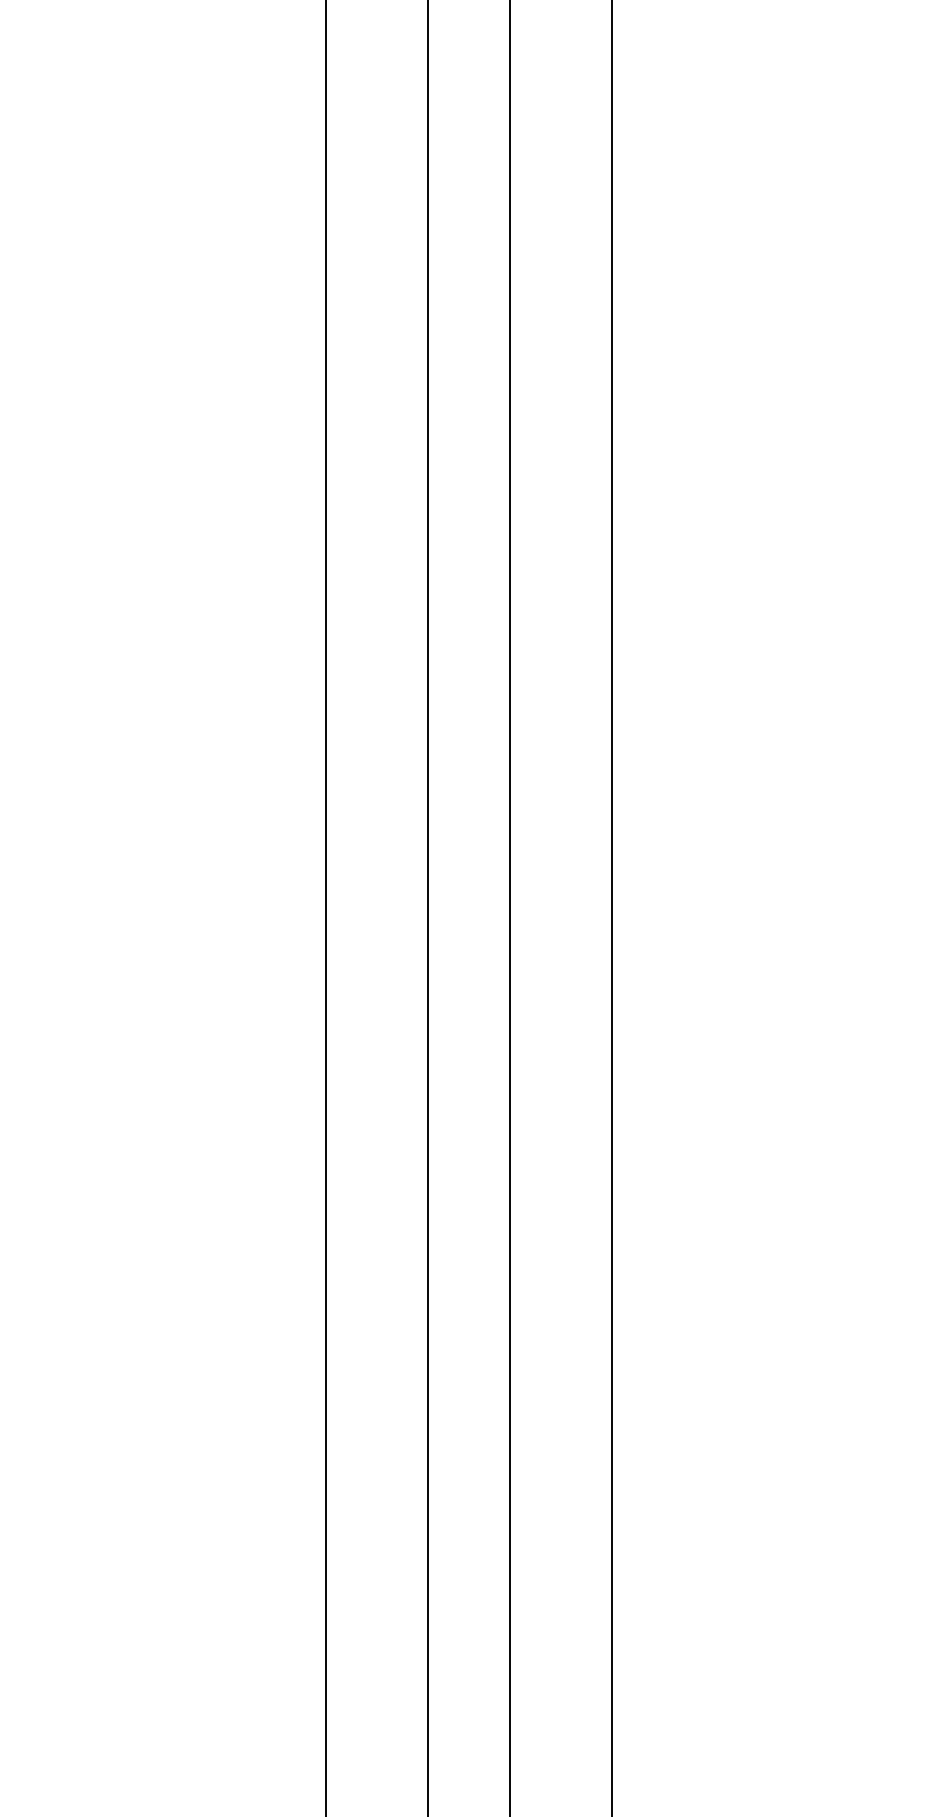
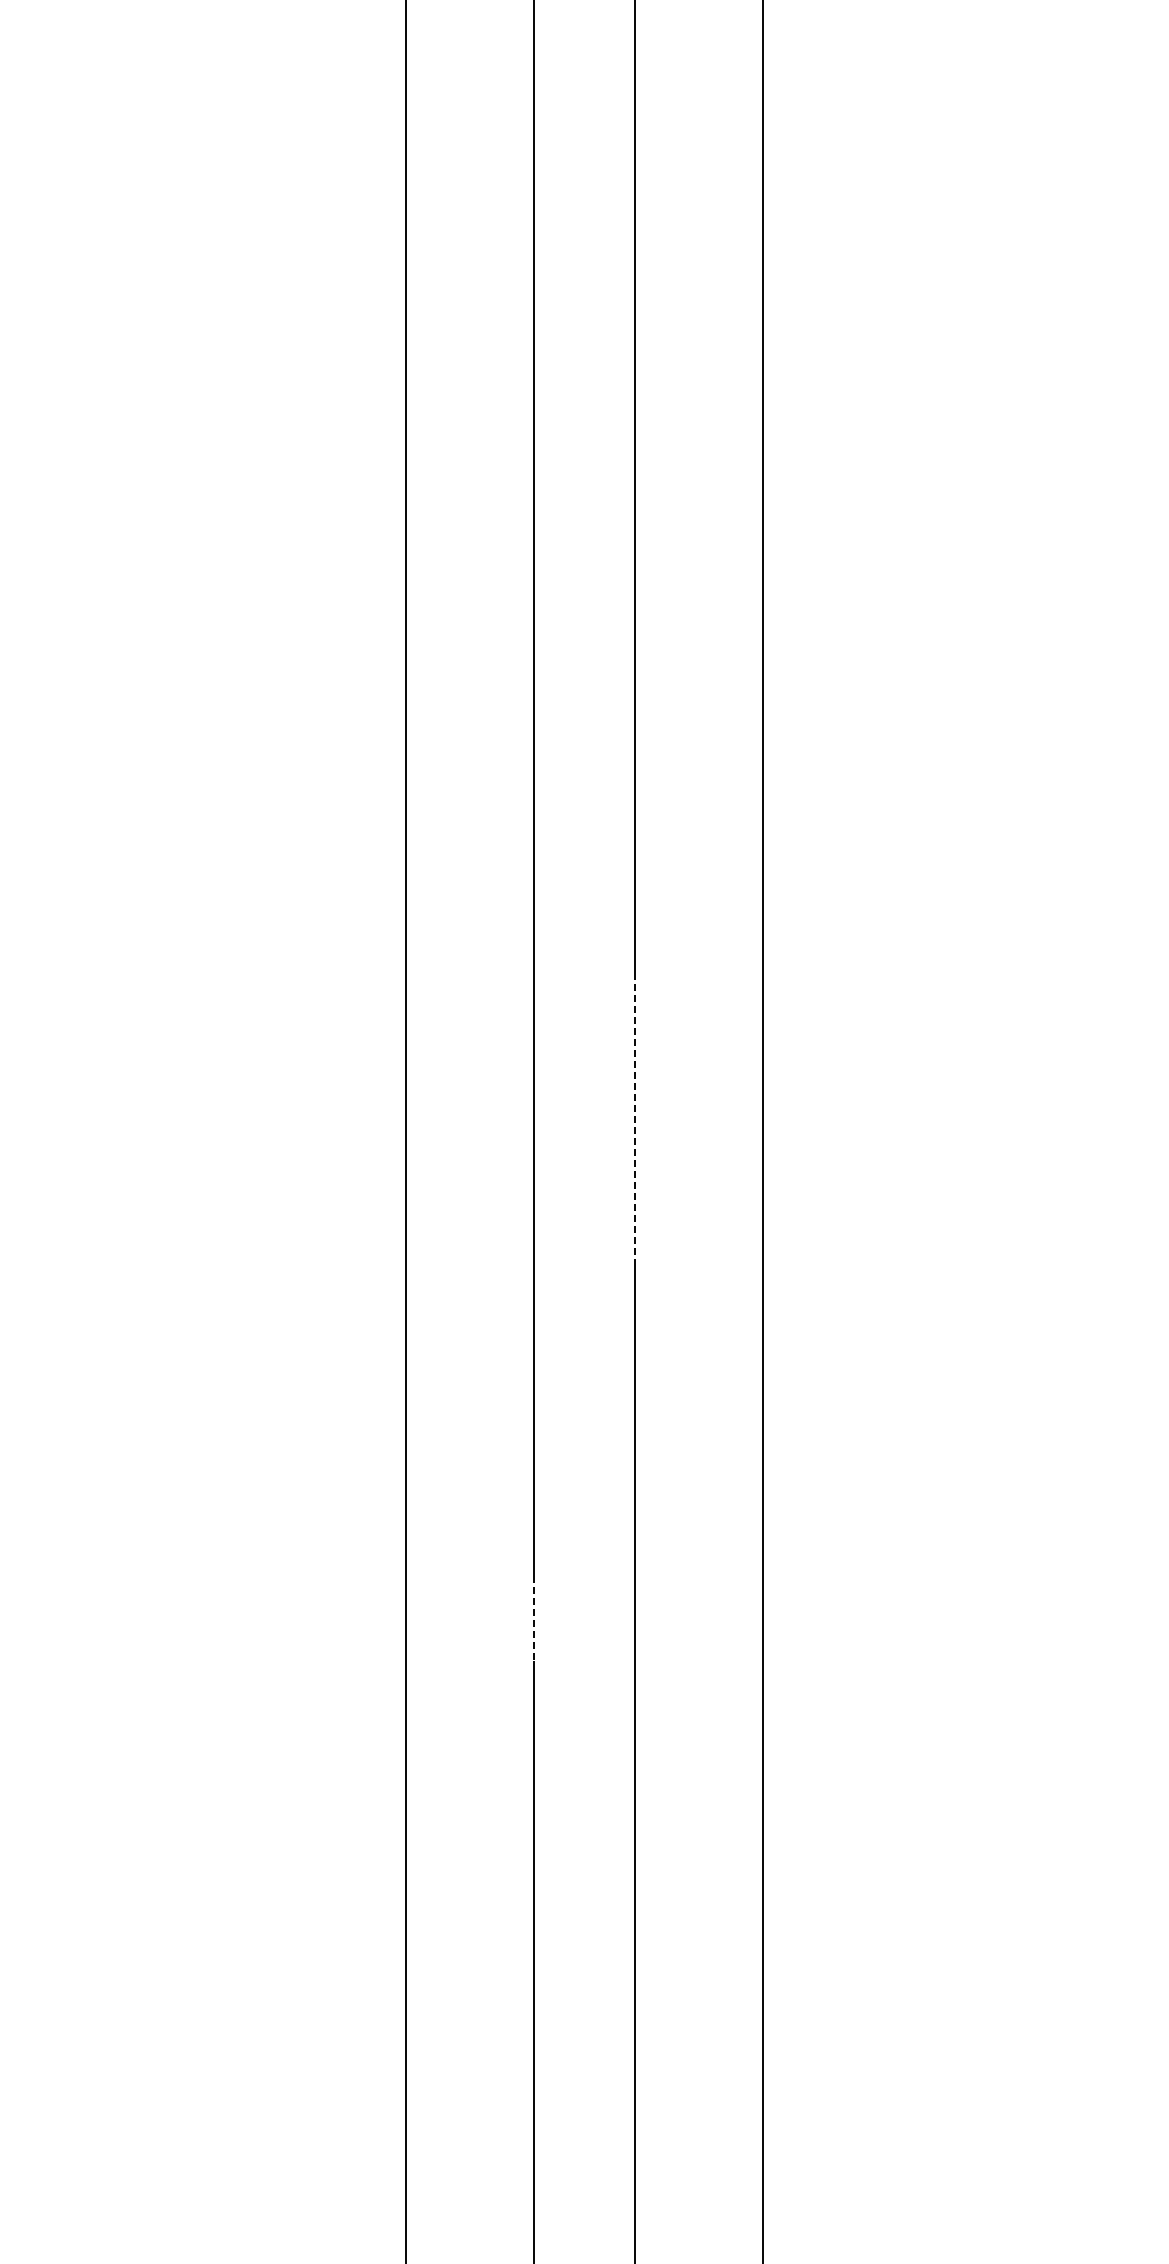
line: (509, 900) -> (635, 1121), solid -> dashed
line: (428, 1298) -> (533, 1618), solid -> dashed

